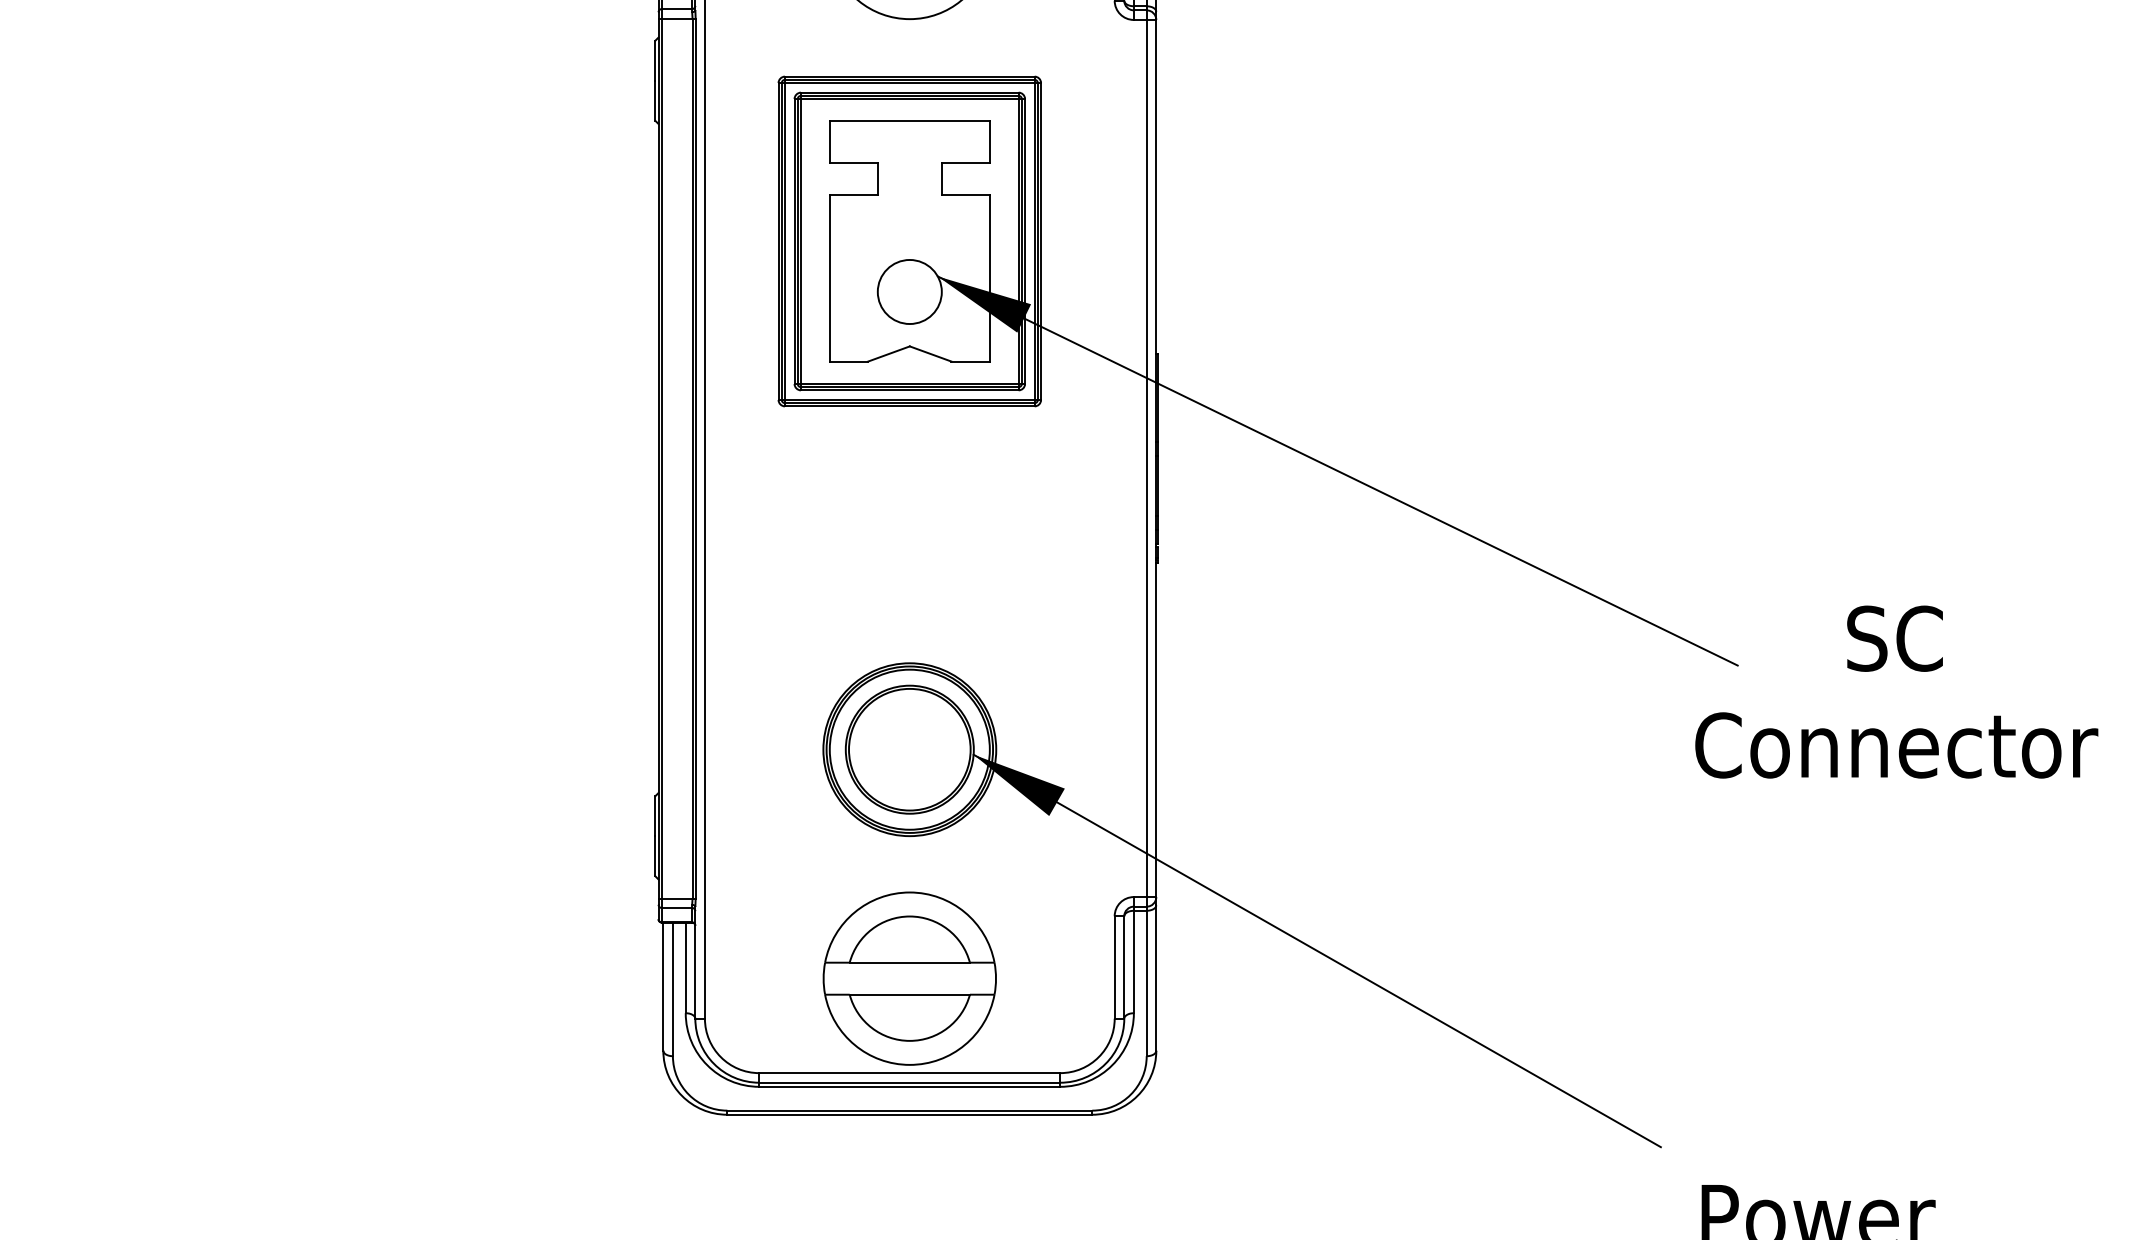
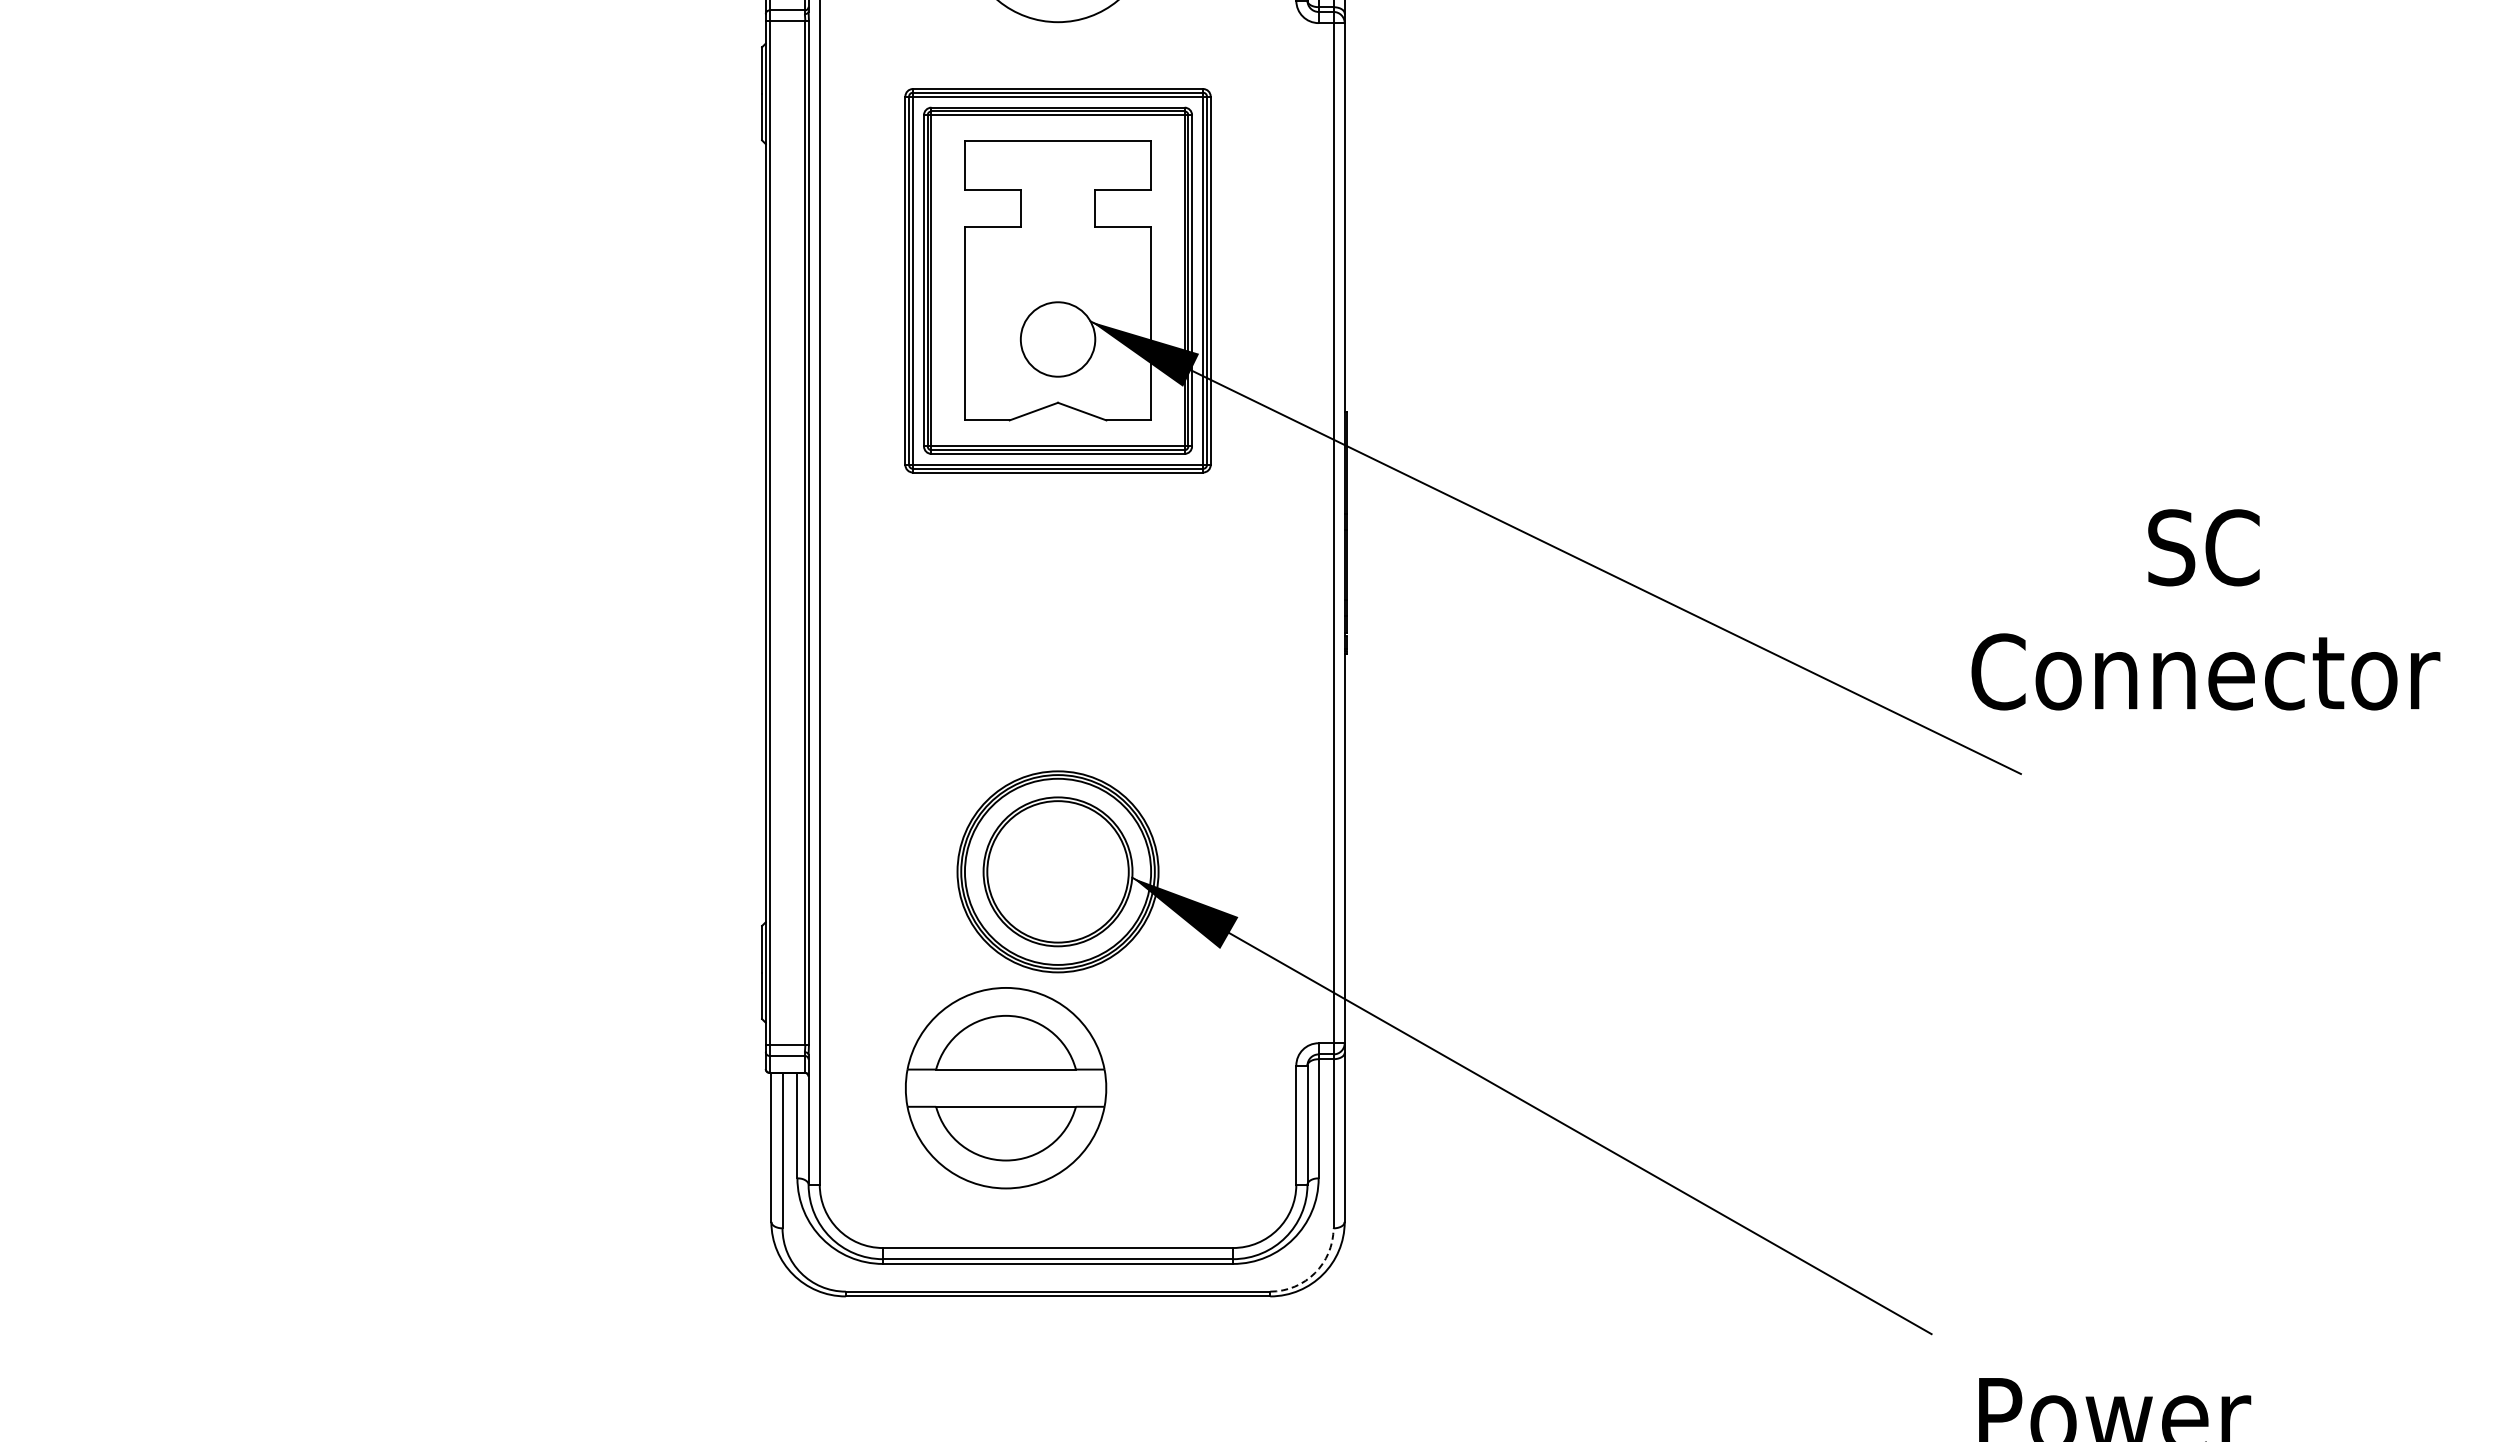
text: (1896, 691) -> (2205, 609), moved
part: (910, 978) -> (1006, 1088), moved
arc: (1131, 1095) -> (1315, 1273), solid -> dashed

